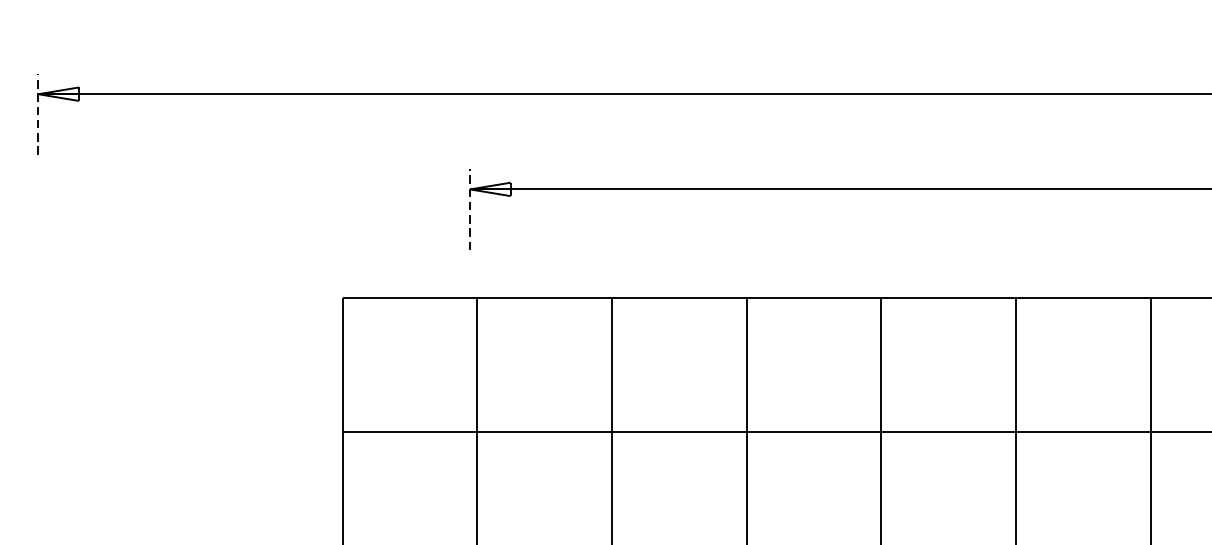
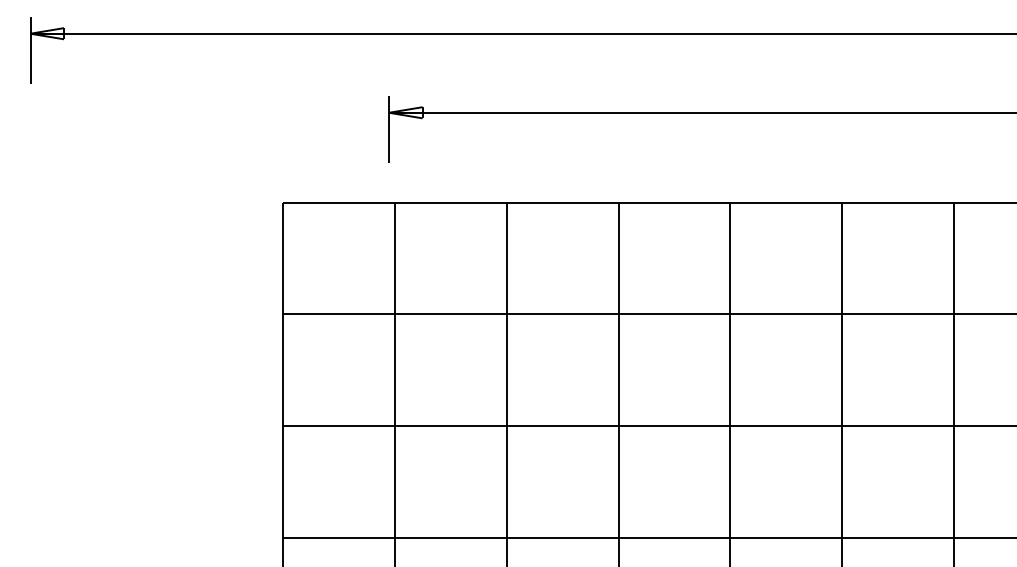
line: (38, 114) -> (30, 50), dashed -> solid
line: (470, 209) -> (389, 129), dashed -> solid

